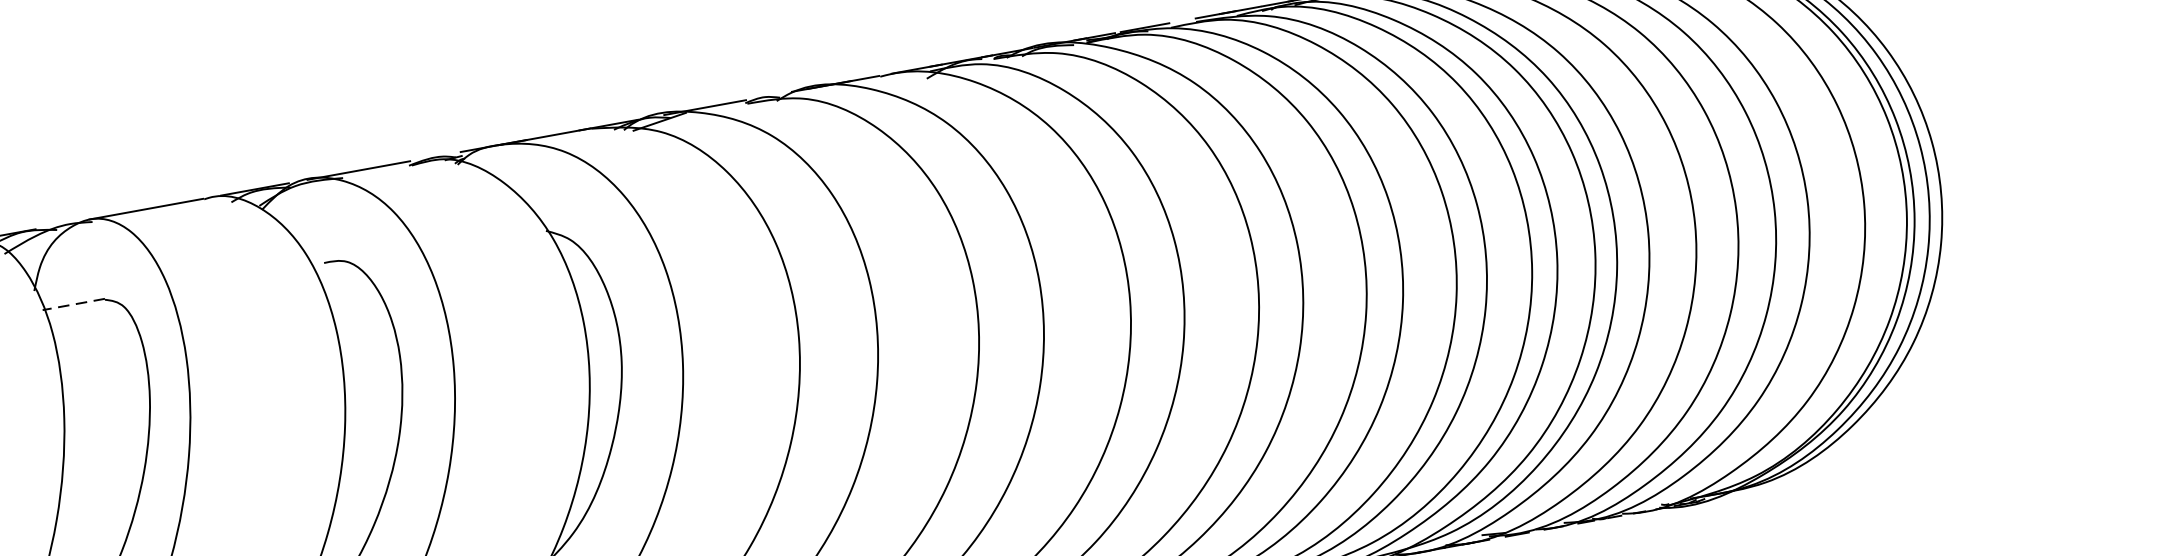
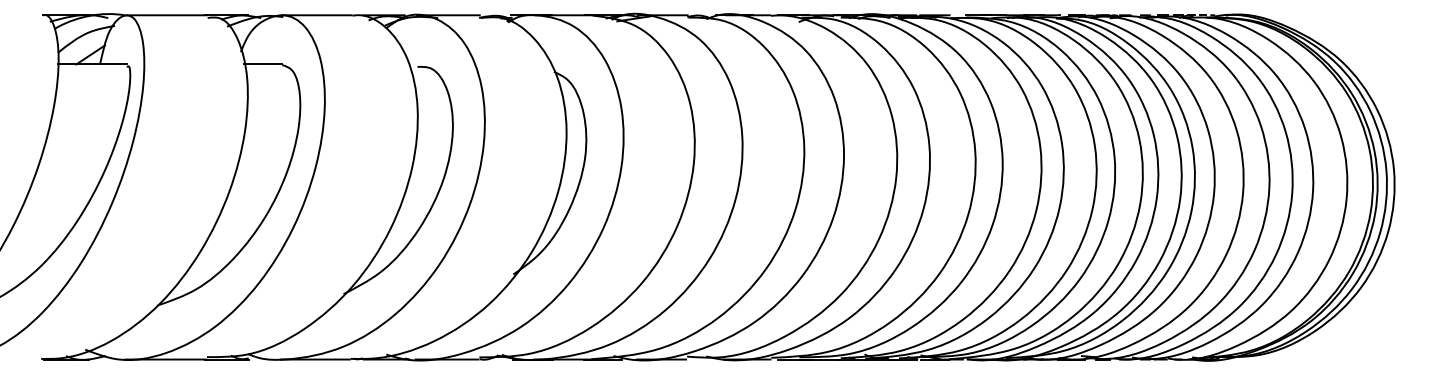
line: (72, 304) -> (262, 64), dashed -> solid

